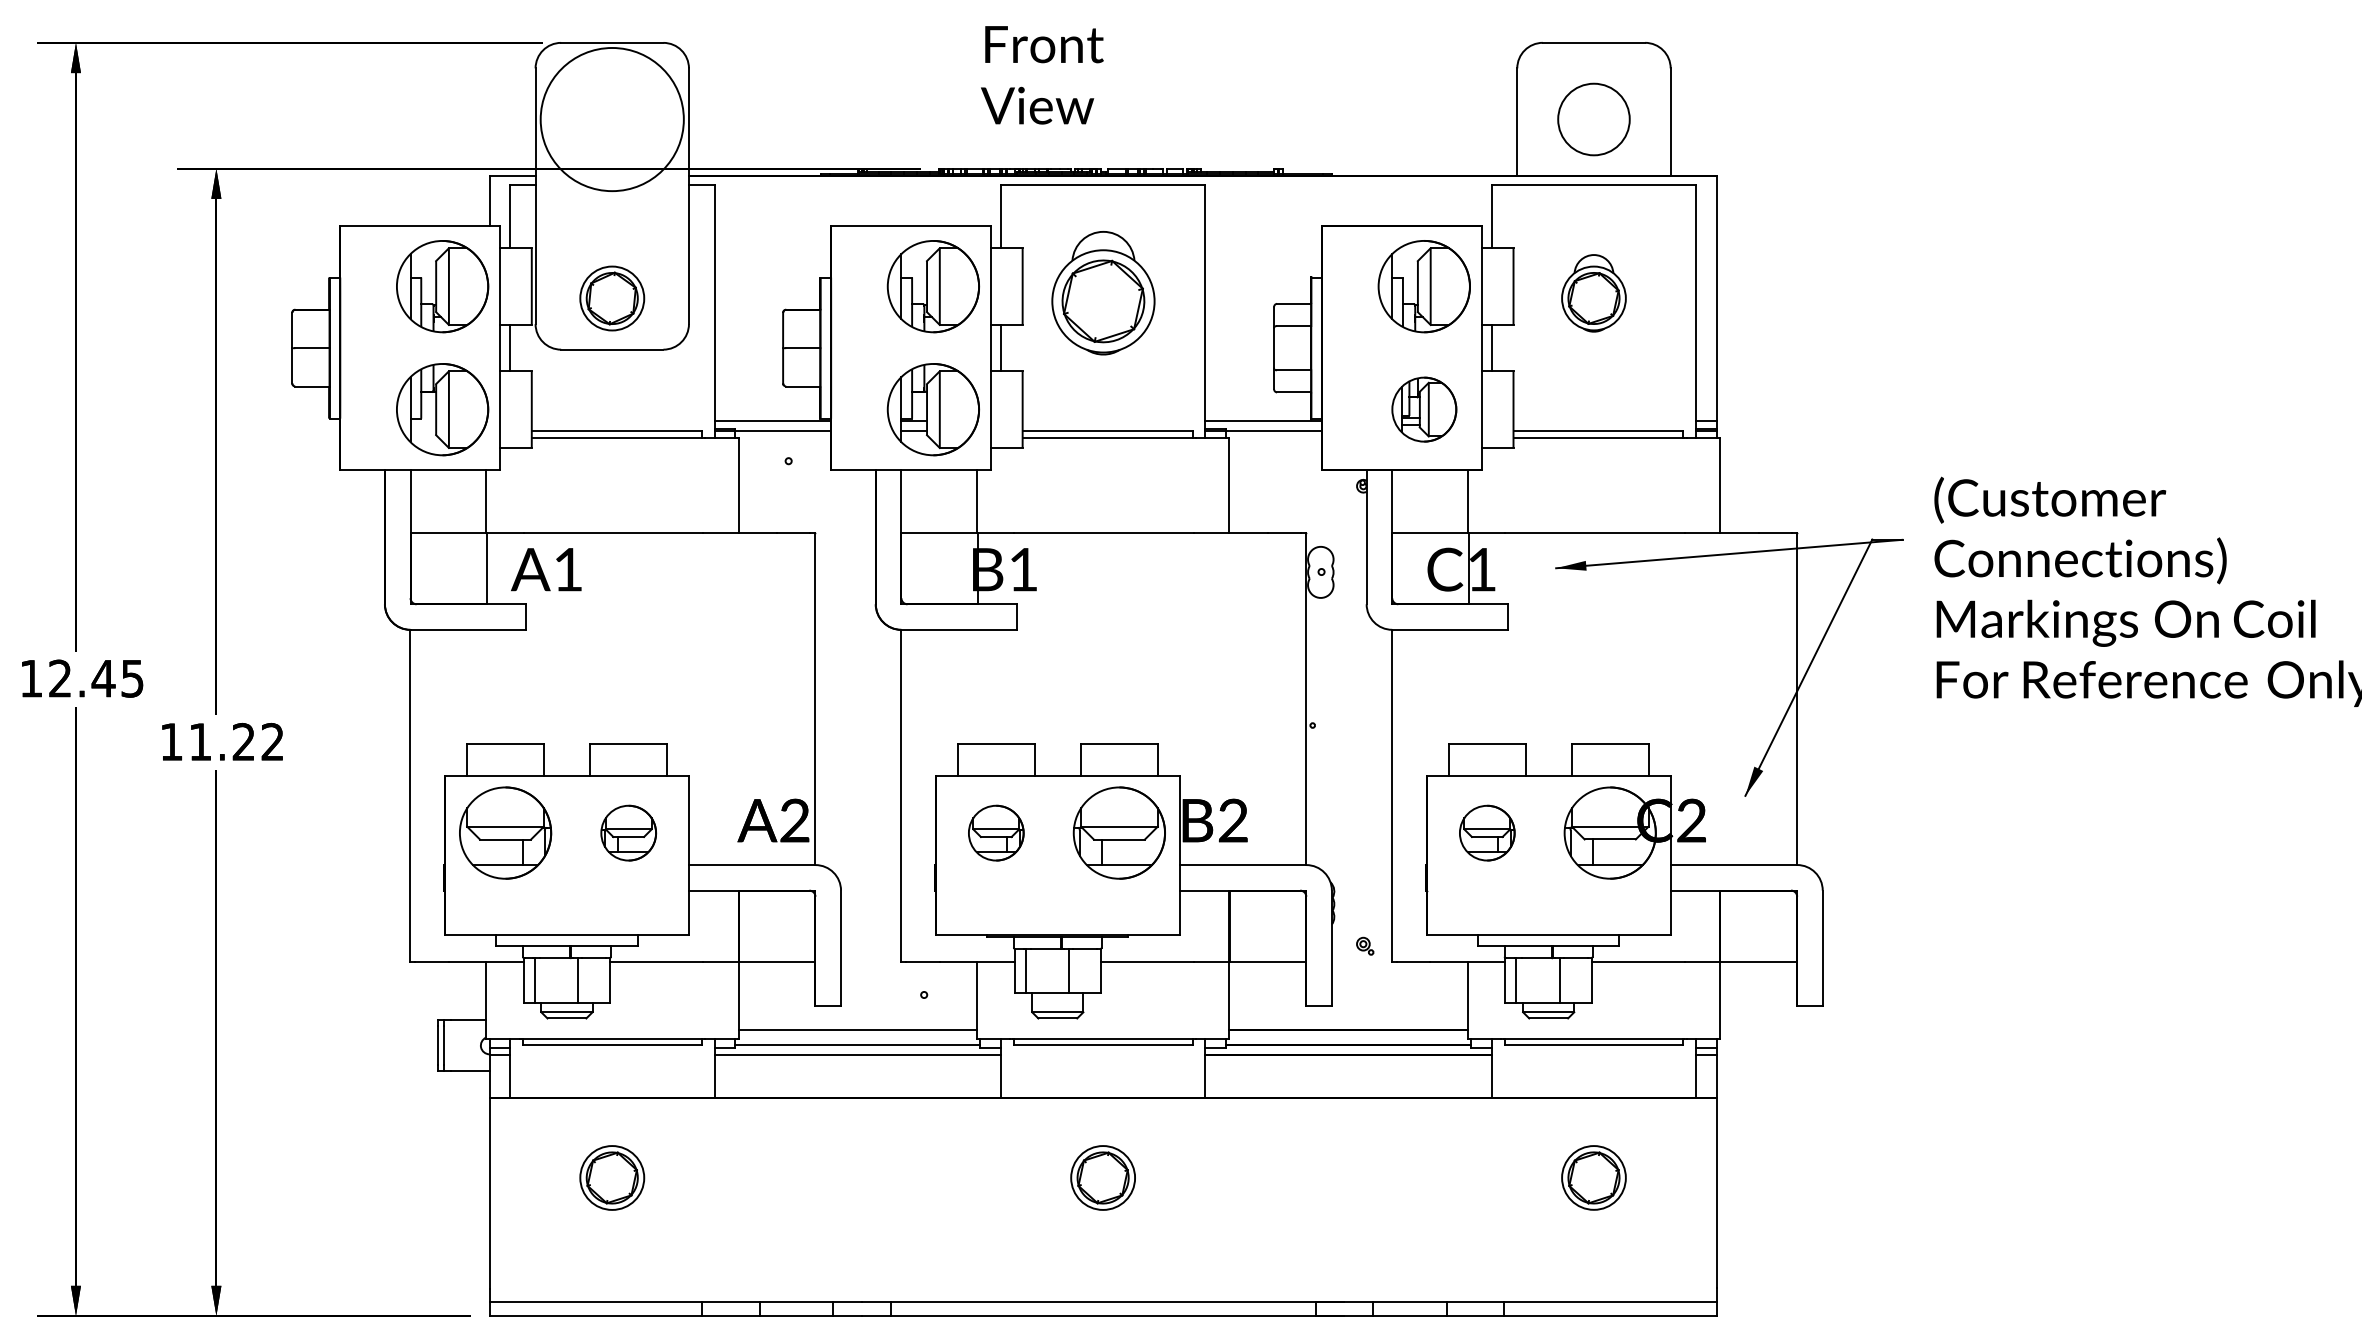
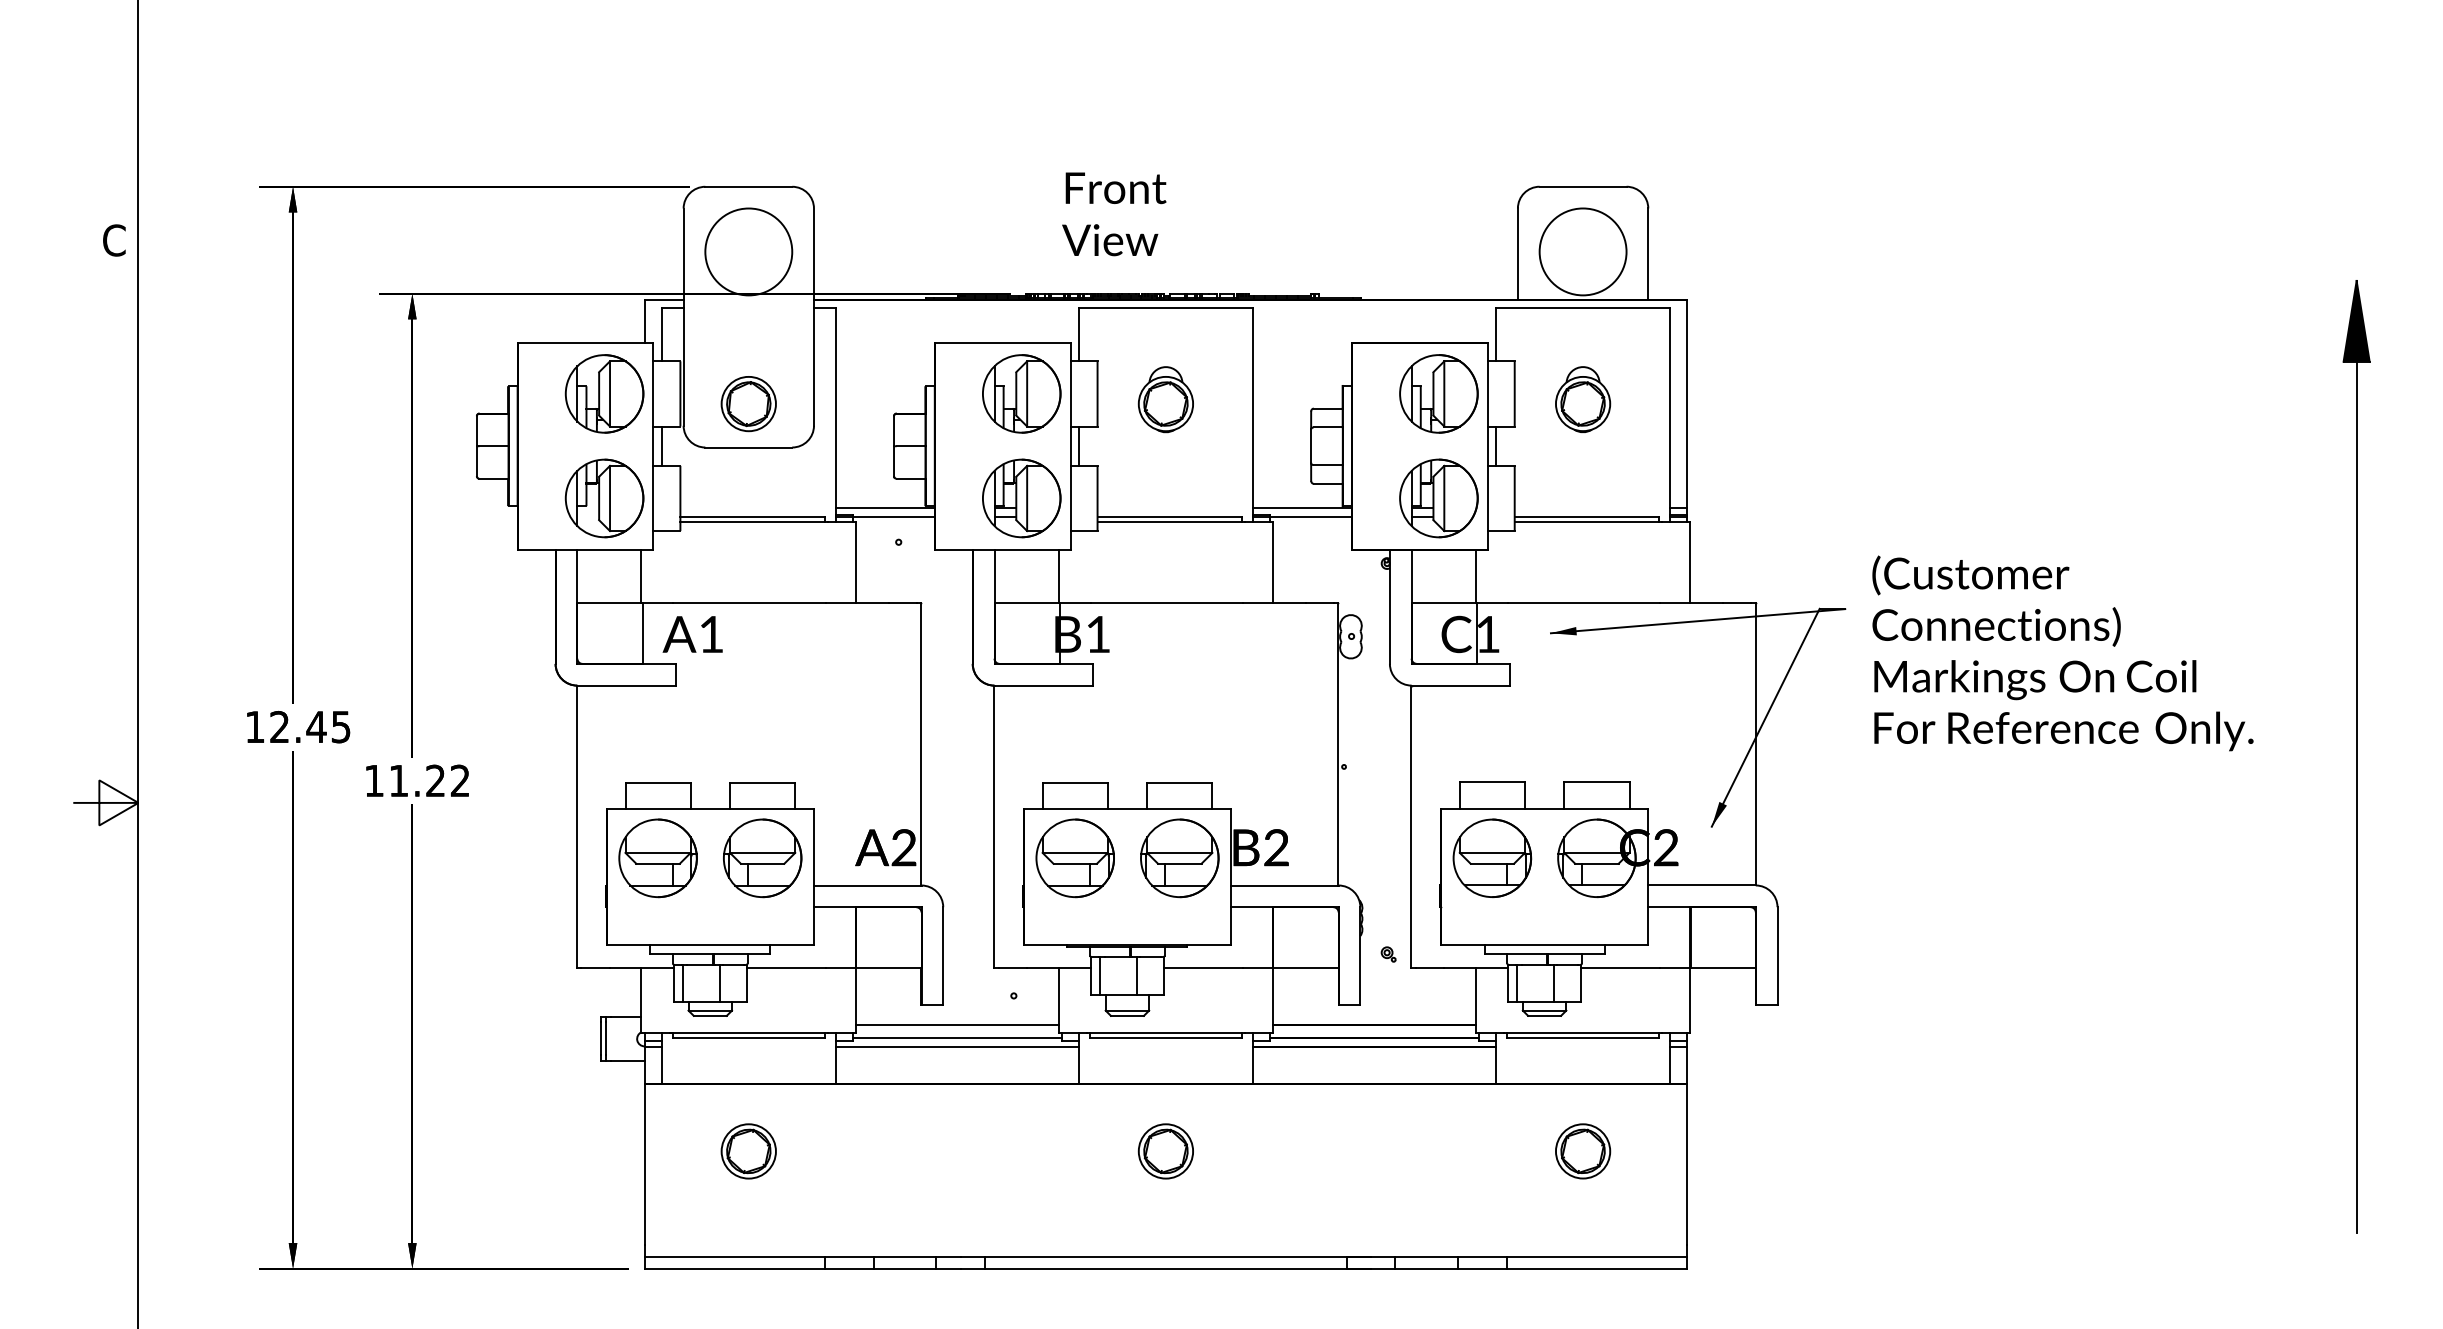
circle: (611, 119) -> (748, 251), size x0.71
circle: (1593, 119) -> (1582, 251), size x1.43
part: (1102, 293) -> (1165, 399), size x0.62
part: (1423, 409) -> (1438, 498), size x1.43
part: (628, 833) -> (762, 858), size x1.67
part: (995, 833) -> (1074, 858), size x1.67
part: (1487, 833) -> (1492, 858), size x1.67

